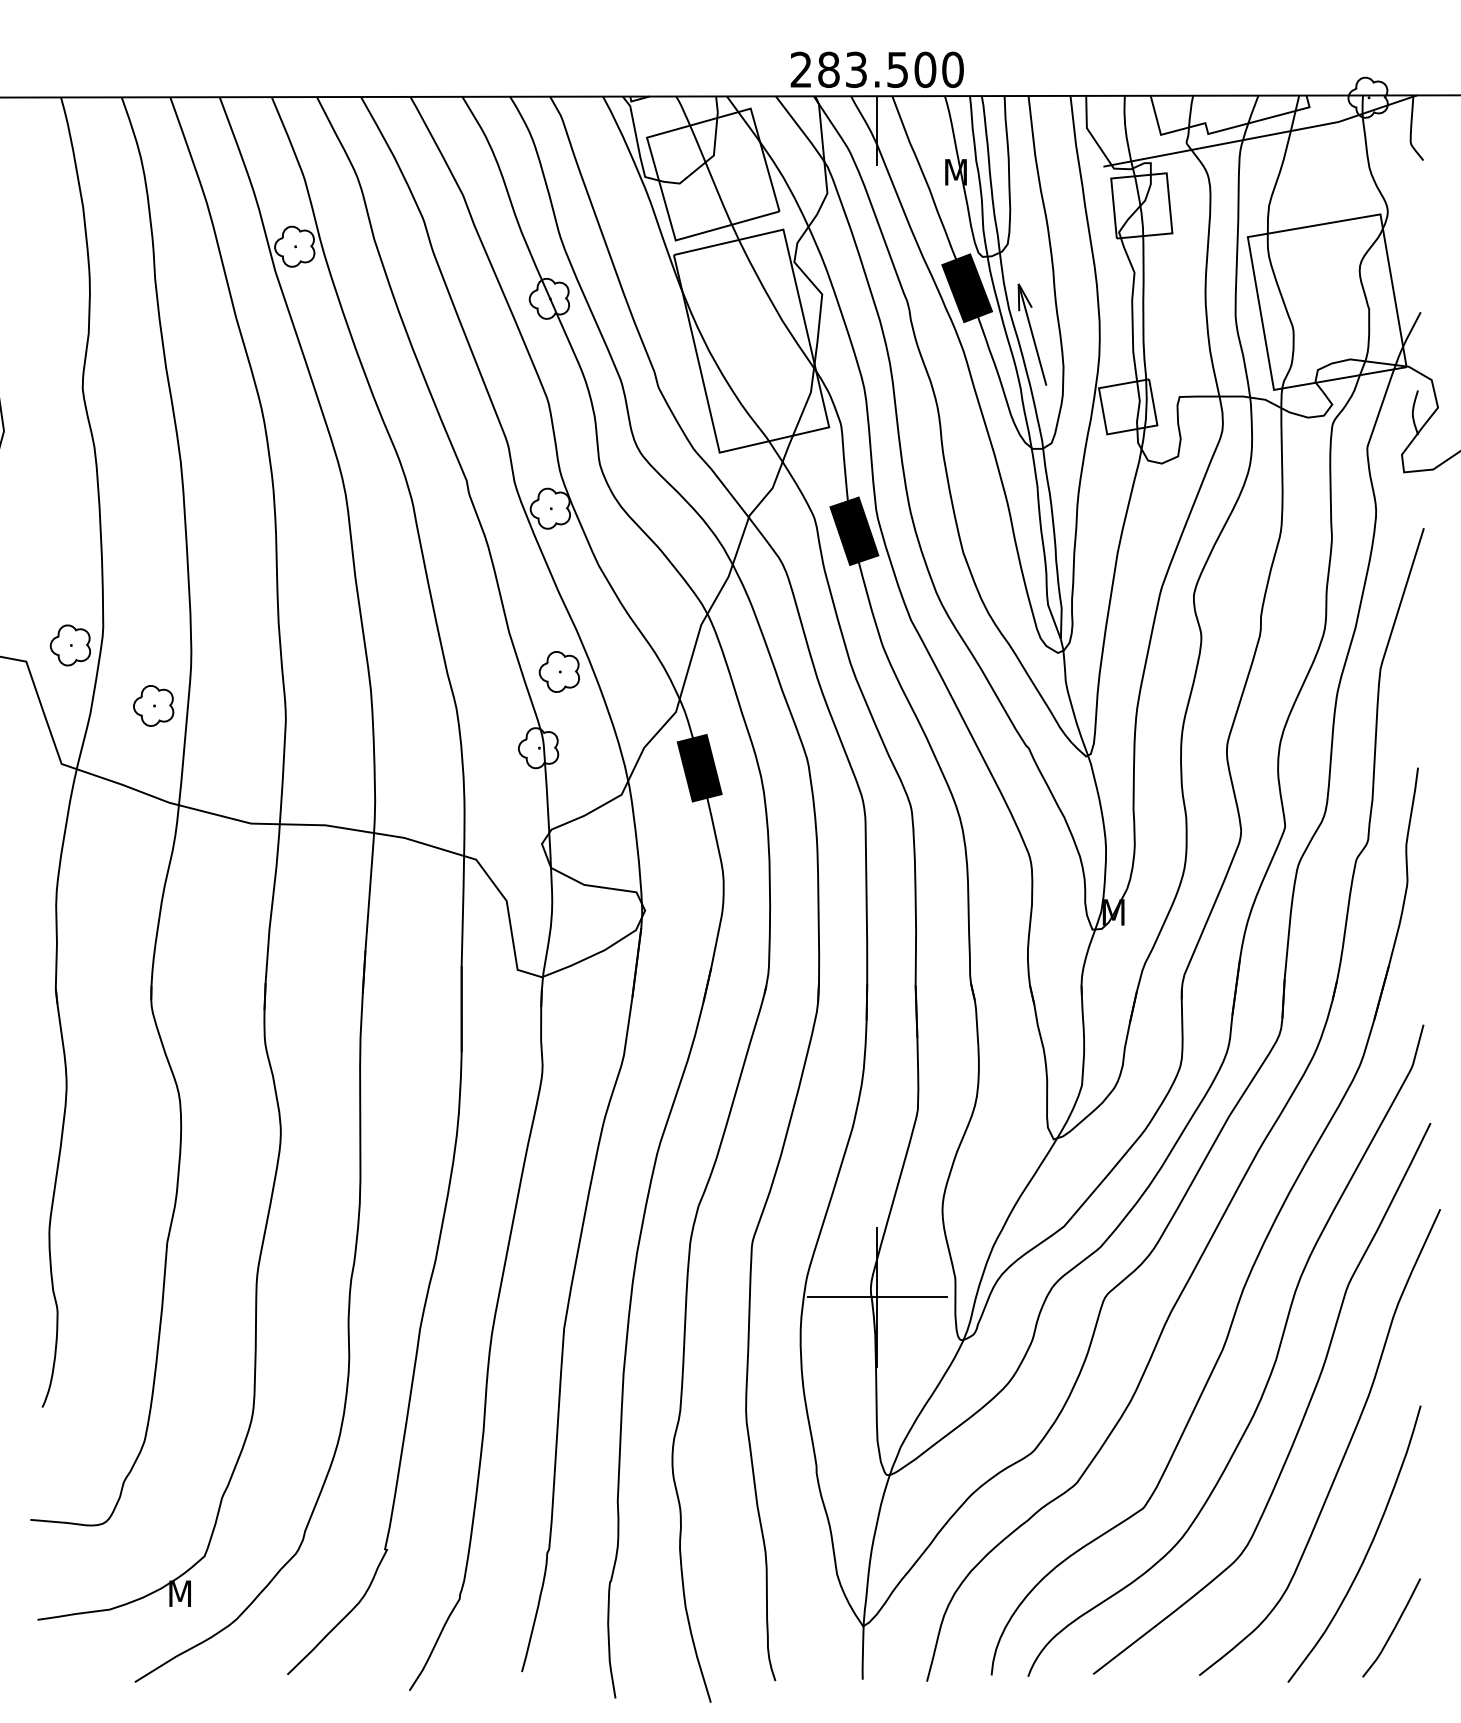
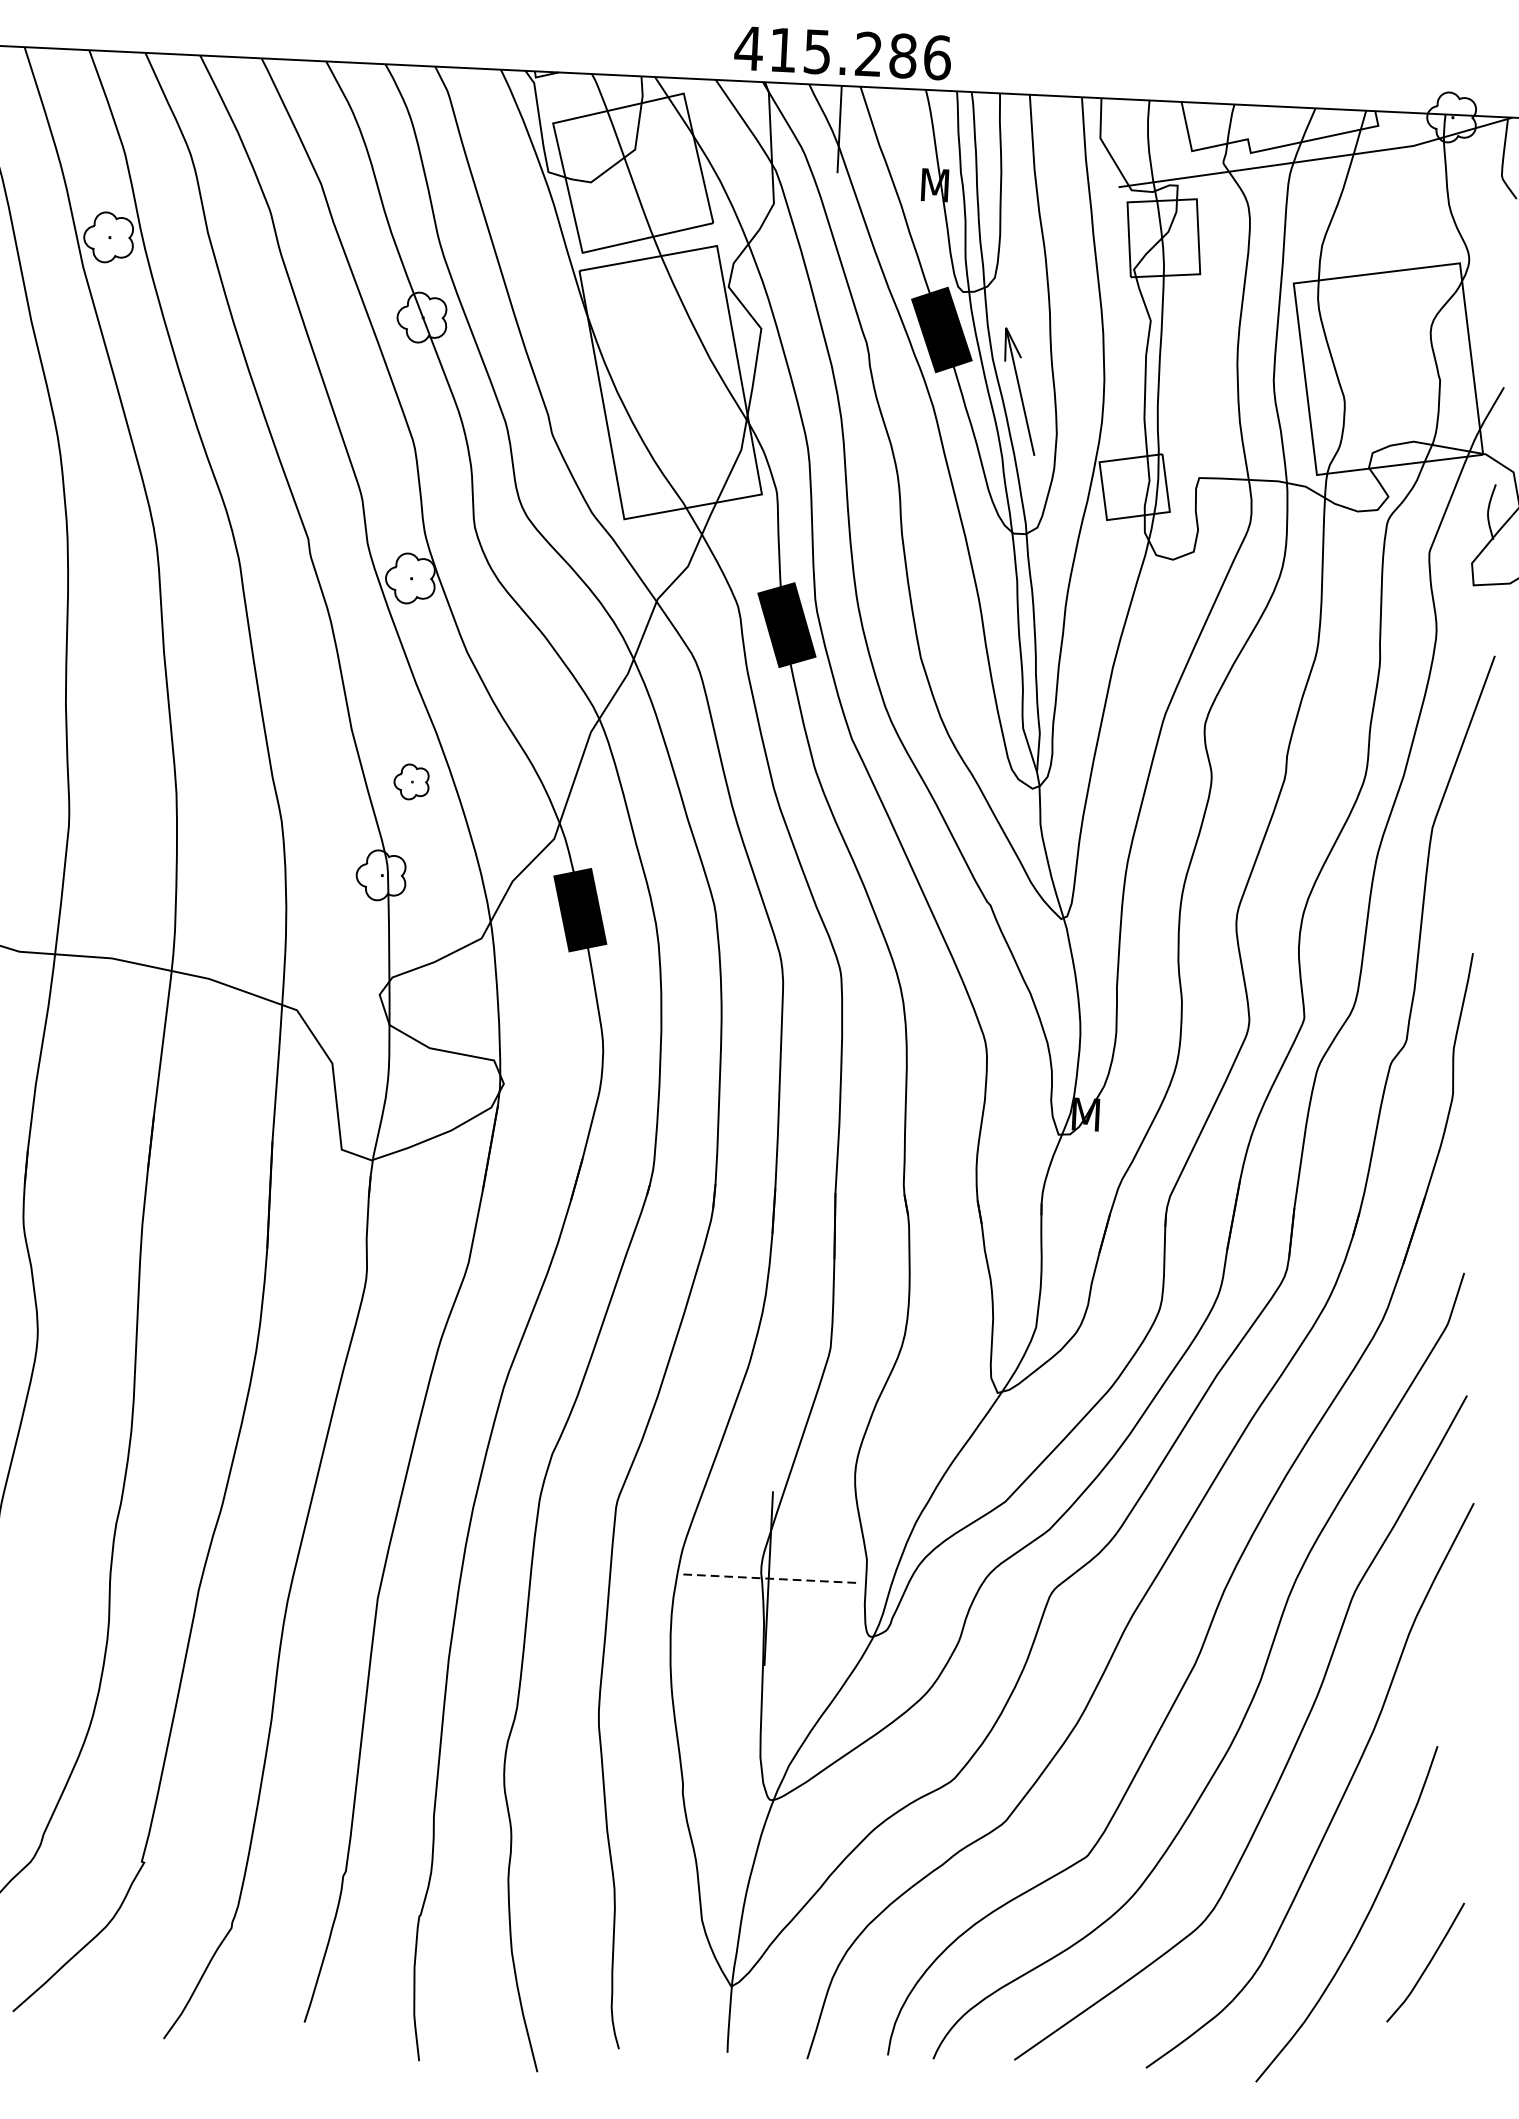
text: (876, 69) -> (842, 52), 283.500 -> 415.286
part: (558, 671) -> (410, 781), size x0.7
line: (876, 1297) -> (767, 1578), solid -> dashed
curve: (1393, 1628) -> (1427, 1963), moved

